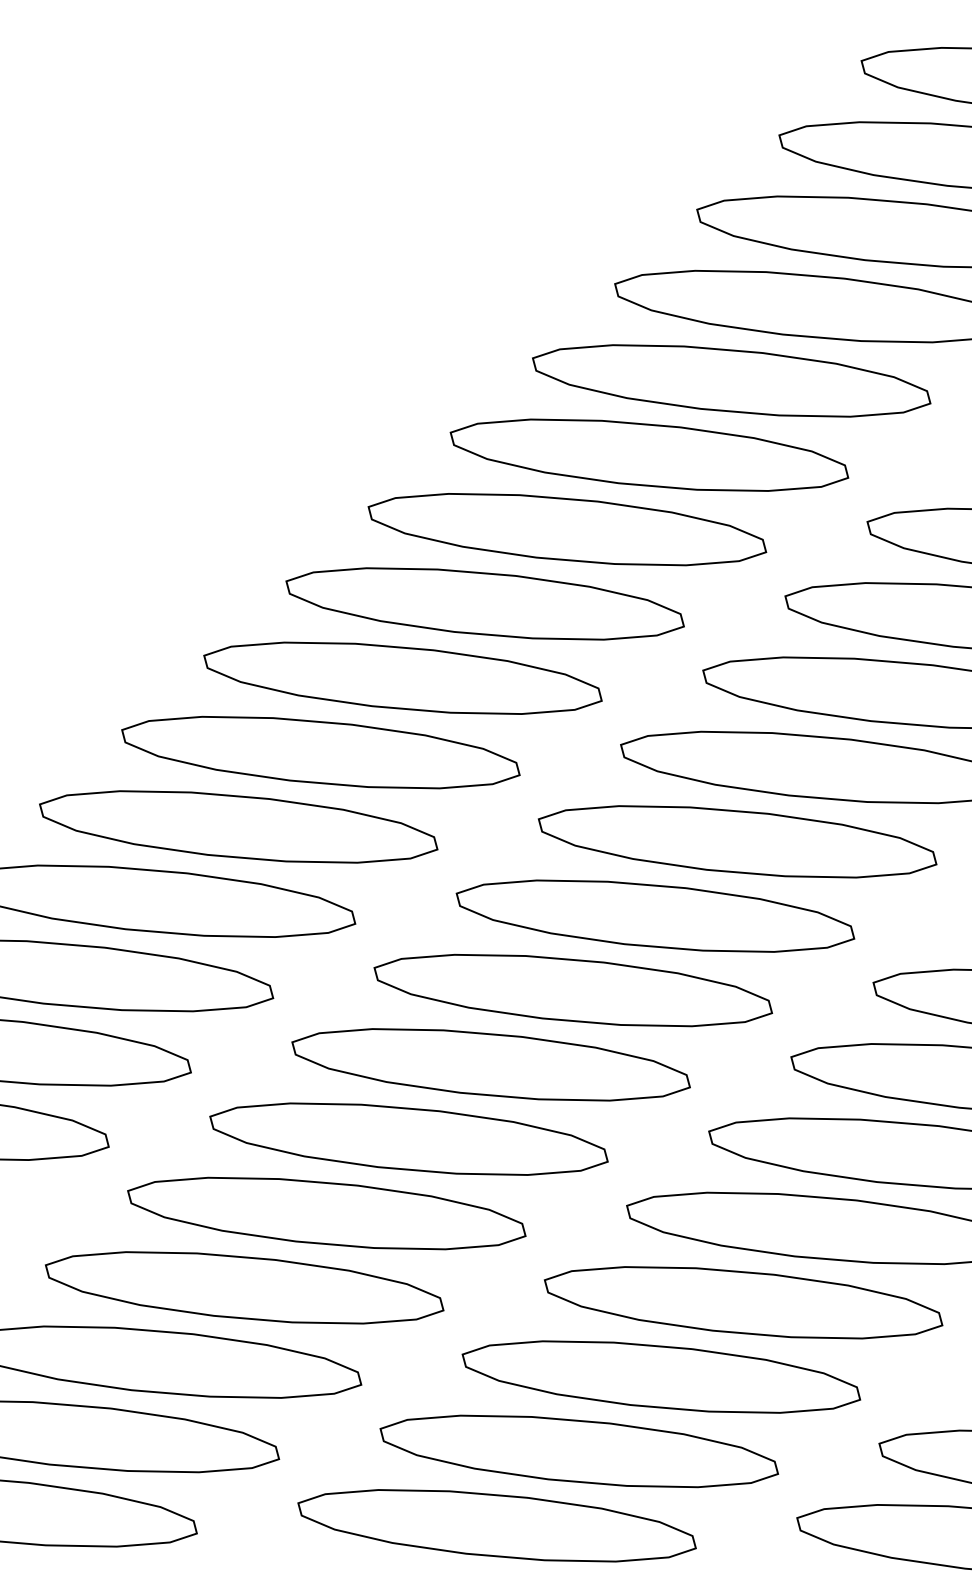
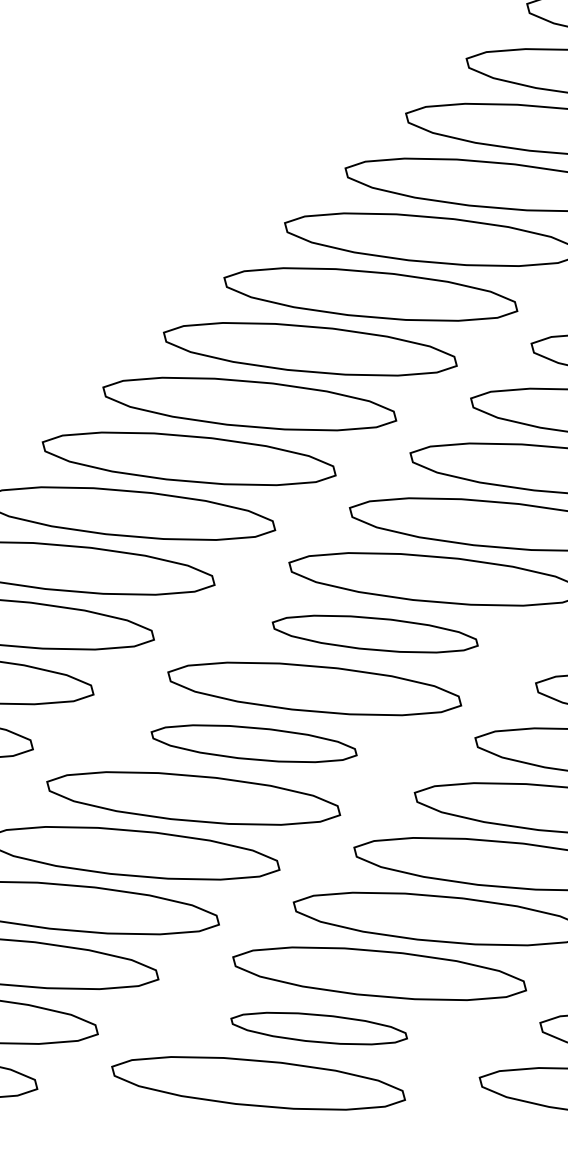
part: (655, 915) -> (375, 633), size x0.7
part: (490, 1064) -> (253, 743), size x0.7
part: (579, 1451) -> (319, 1028), size x0.6

